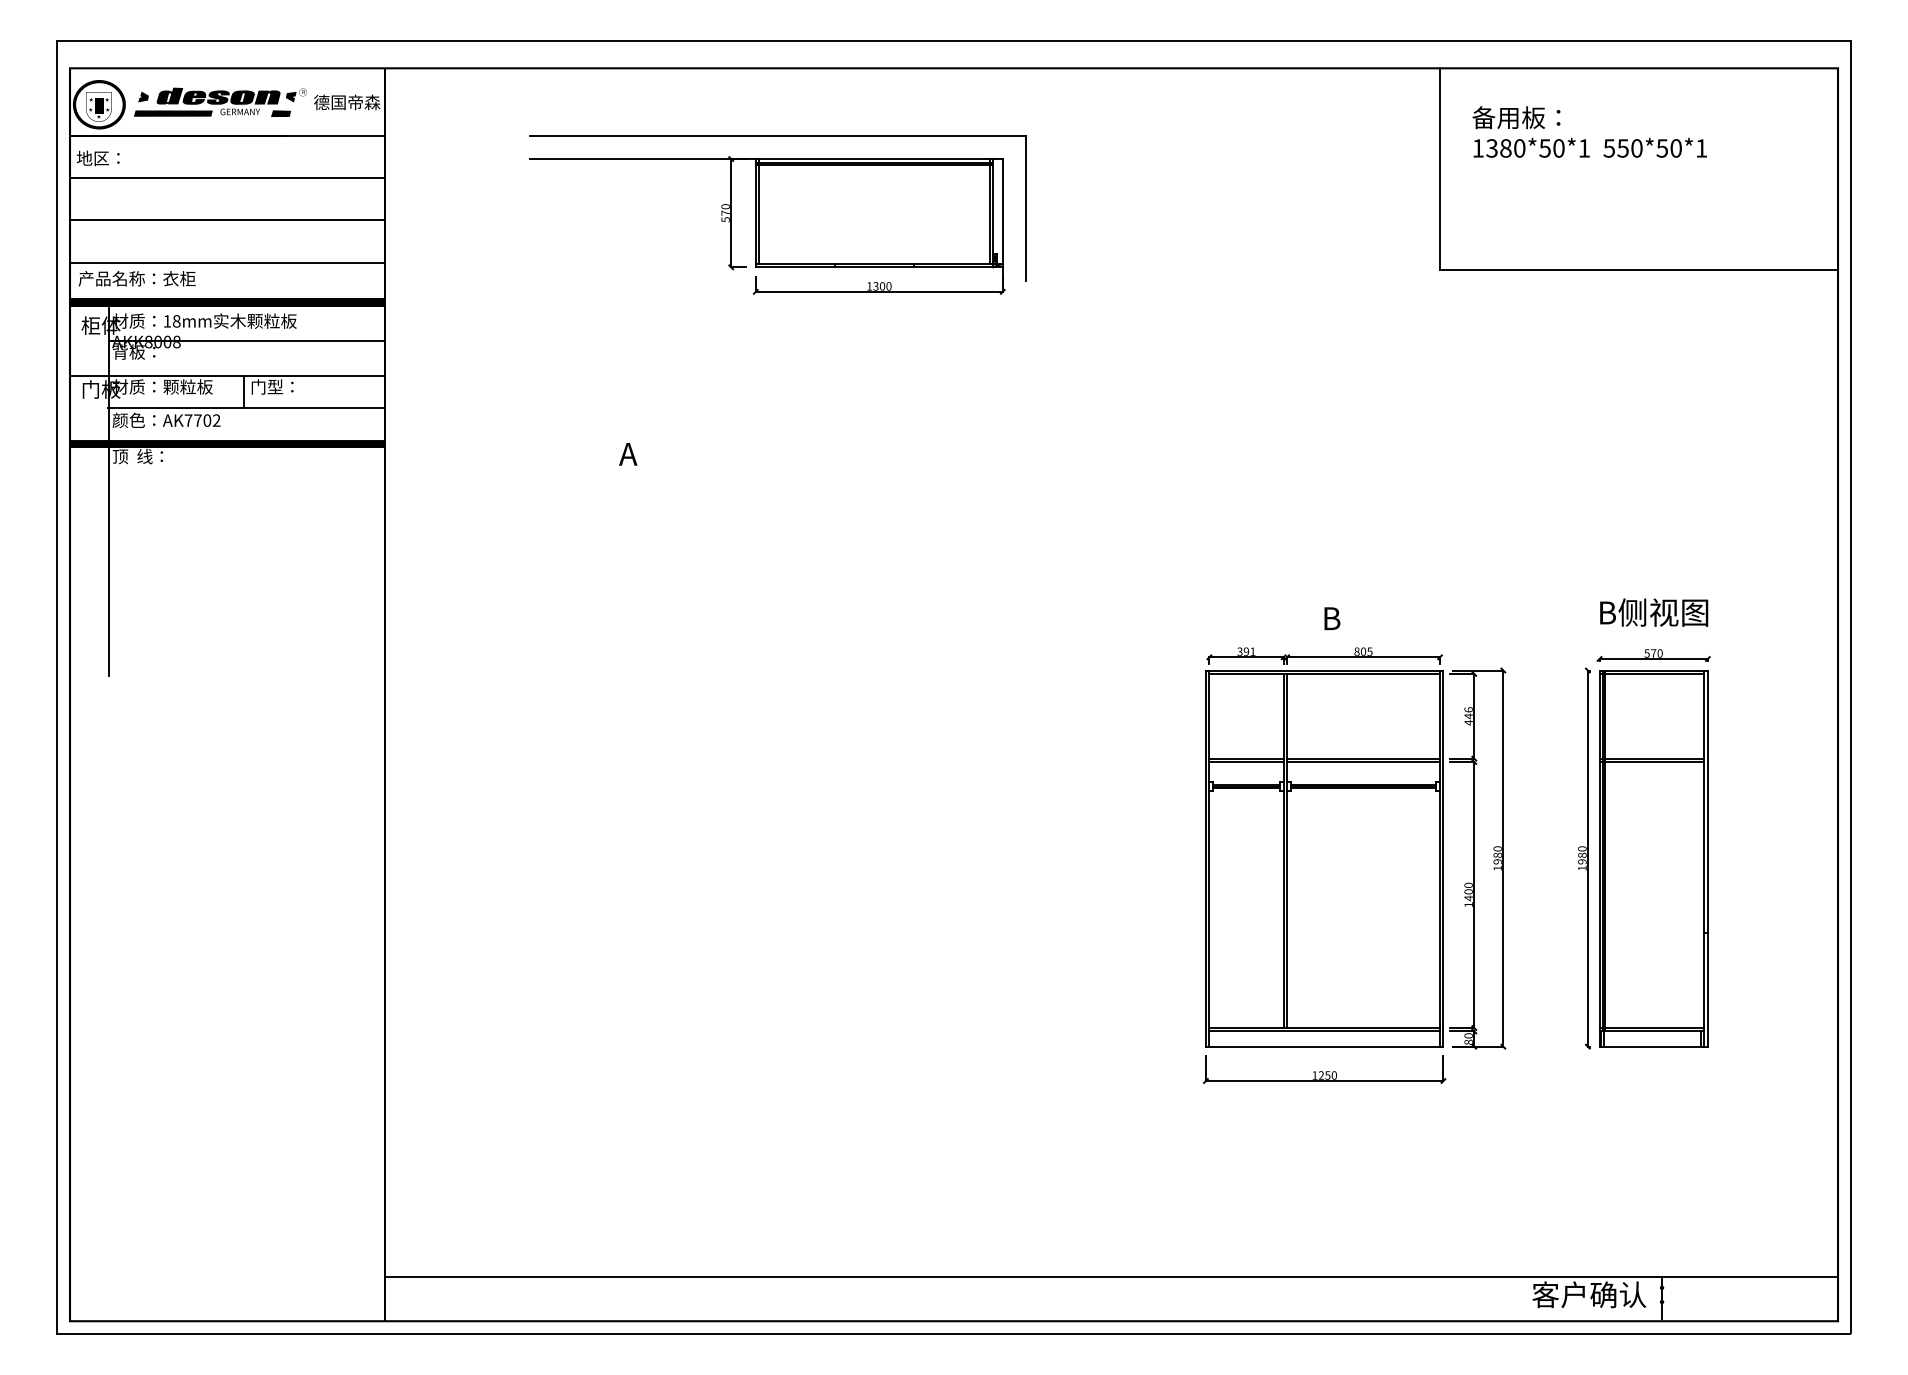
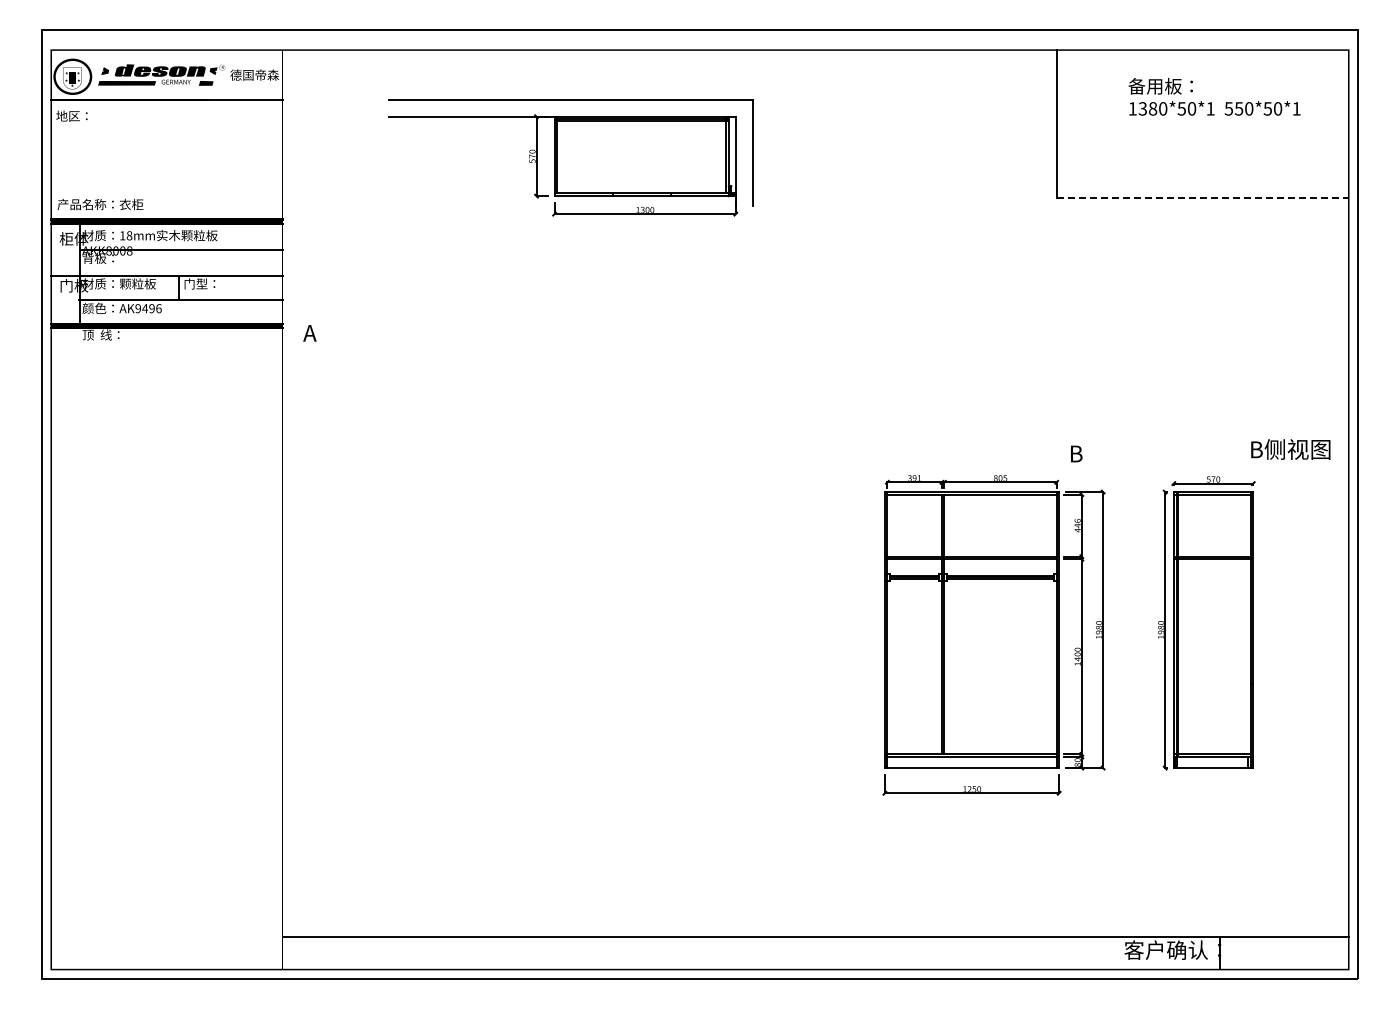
text: (1589, 131) -> (1214, 96), moved
line: (227, 177) -> (166, 130), removed
line: (228, 220) -> (167, 161), removed
line: (227, 263) -> (166, 193), removed
line: (1640, 269) -> (1203, 197), solid -> dashed
text: (202, 420) -> (148, 308), AK7702 -> AK9496
text: (627, 454) -> (309, 333), moved
line: (108, 560) -> (79, 411), removed
text: (1653, 612) -> (1290, 449), moved
text: (1332, 618) -> (1076, 453), moved

